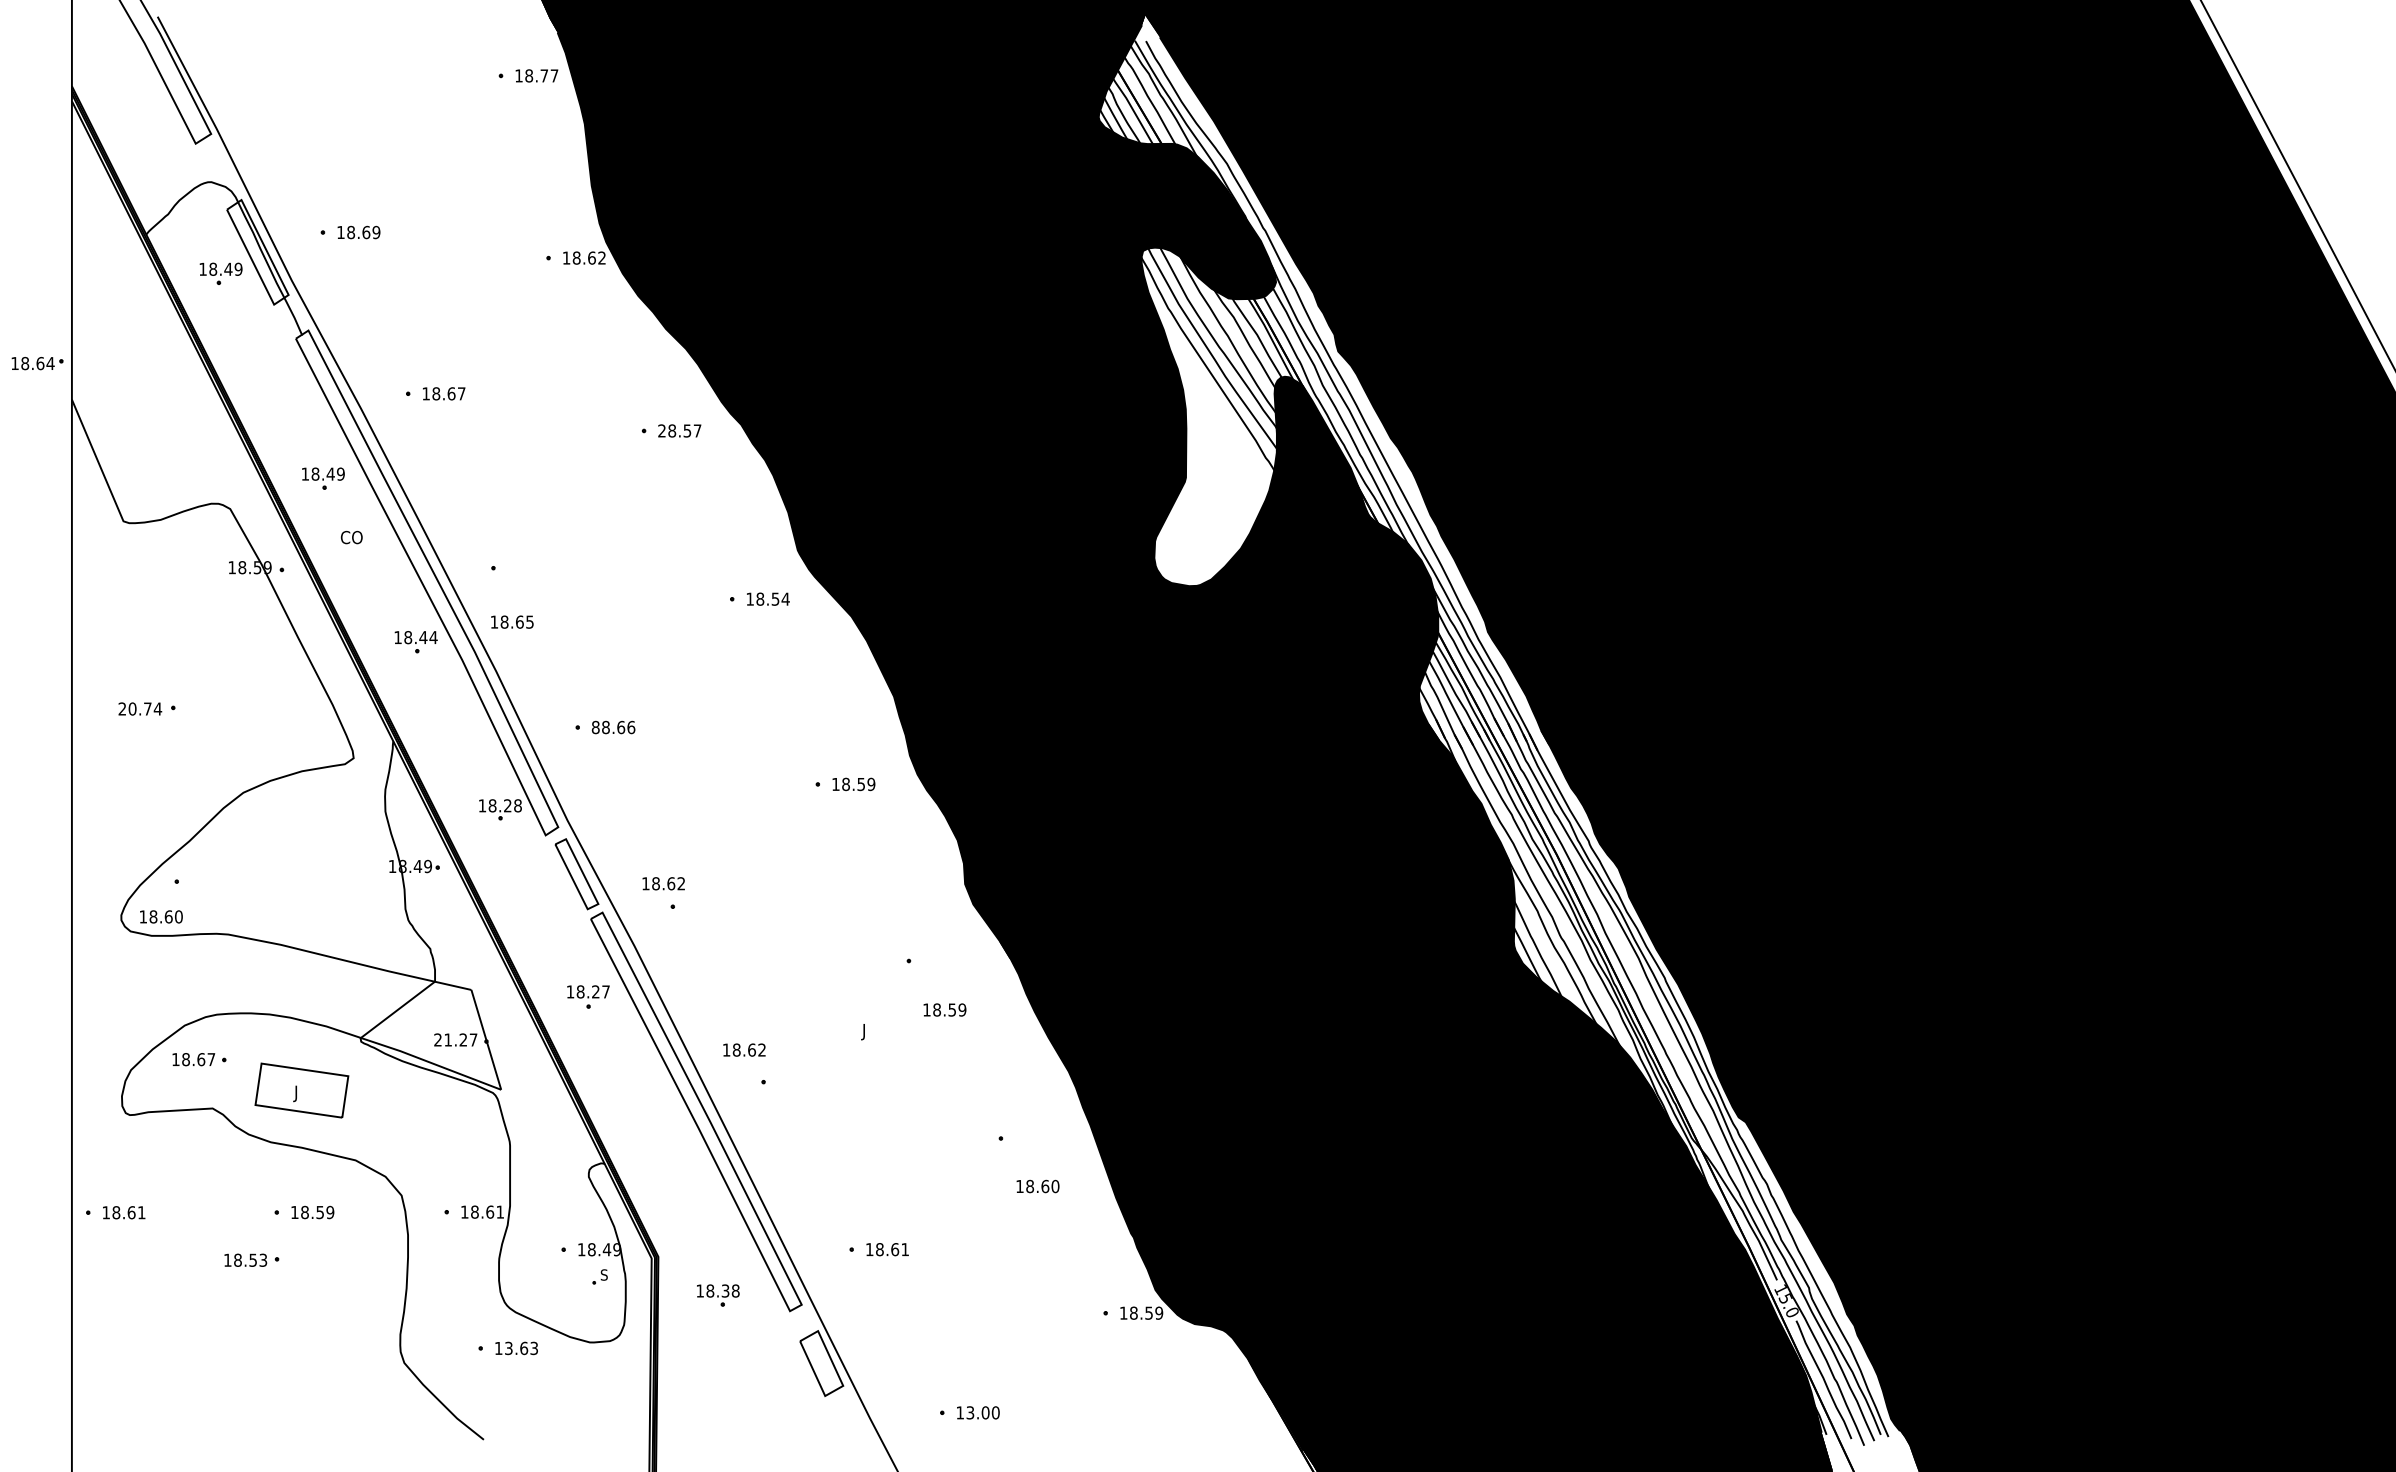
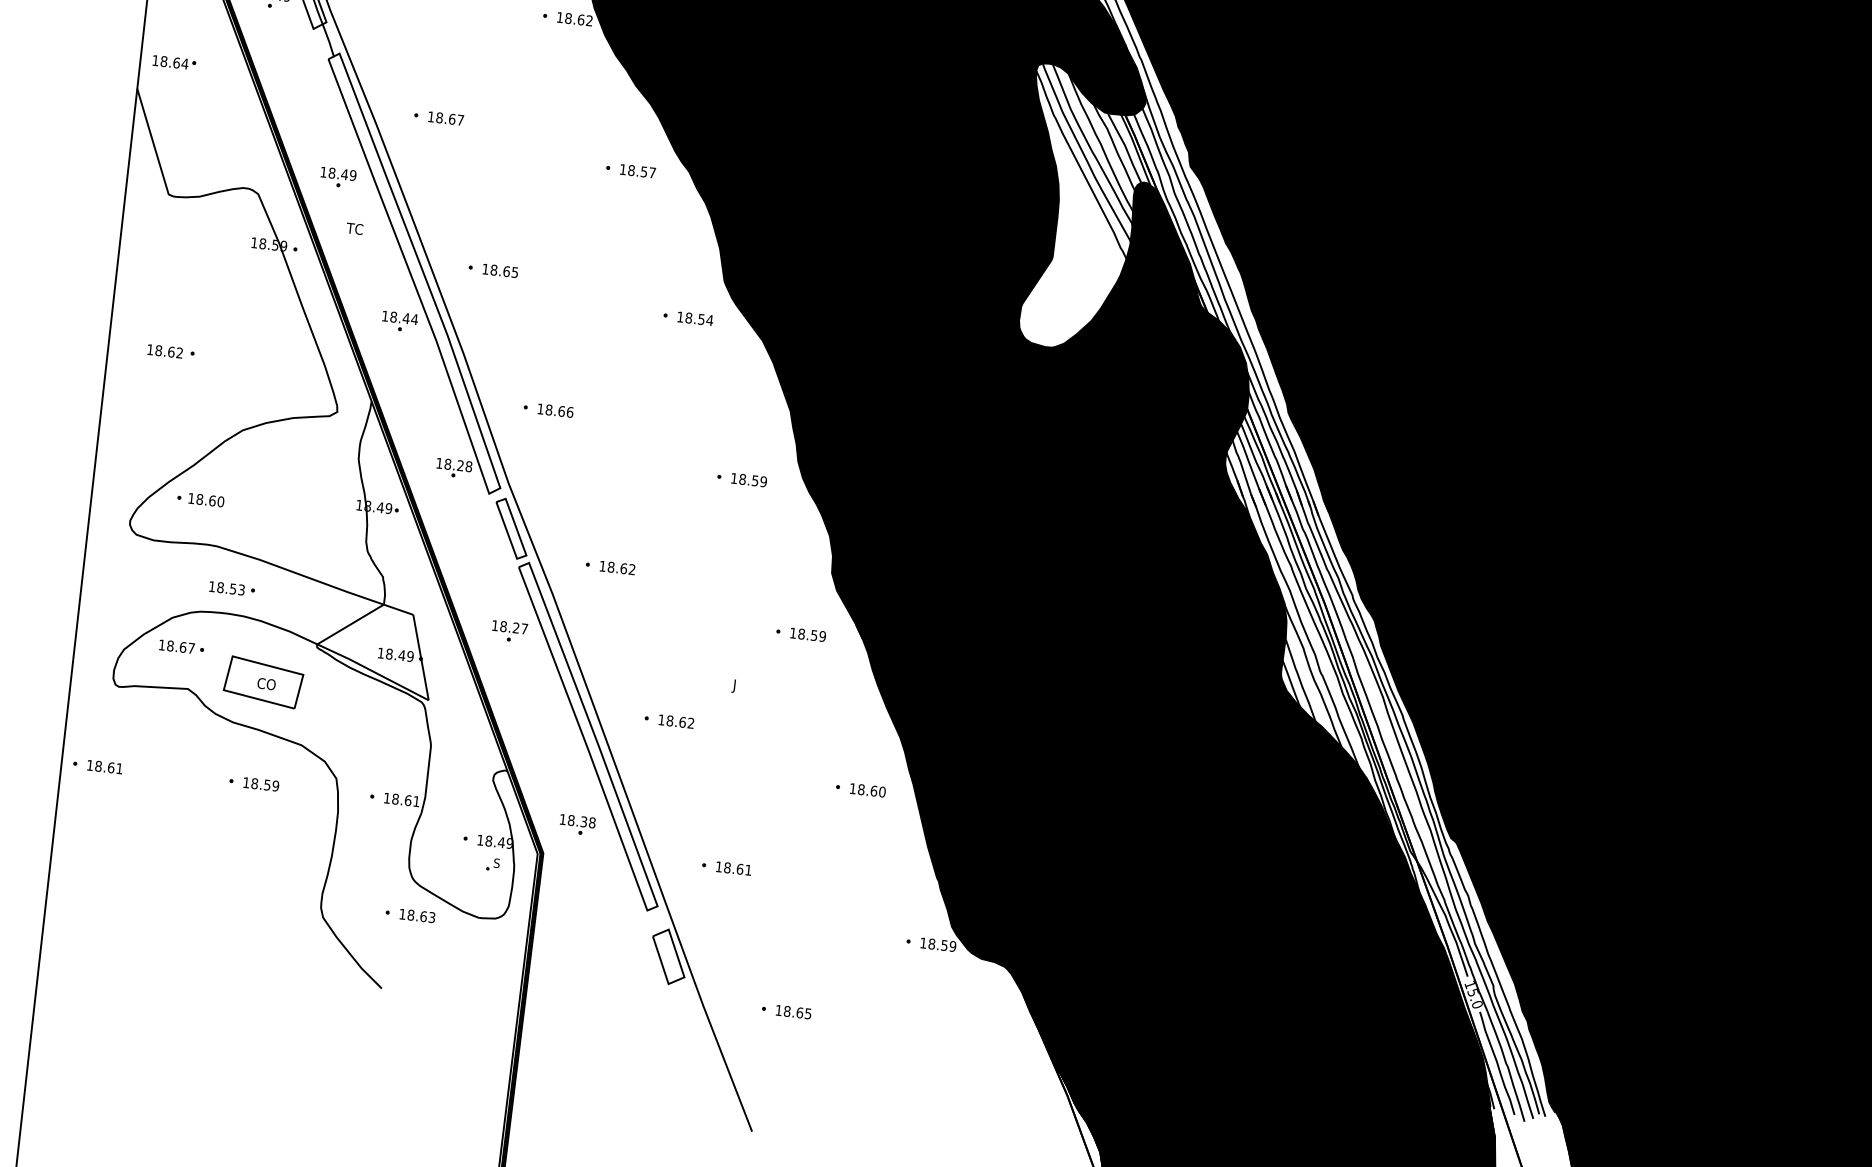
part: (37, 363) -> (174, 62), moved
text: (661, 430) -> (622, 169), 28.57 -> 18.57
text: (351, 537) -> (356, 229), CO -> TC
text: (512, 621) -> (500, 270), moved
text: (140, 708) -> (165, 351), 20.74 -> 18.62
text: (595, 727) -> (540, 409), 88.66 -> 18.66
text: (663, 883) -> (617, 567), moved
text: (161, 916) -> (206, 499), moved
text: (944, 1009) -> (807, 634), moved
text: (455, 1039) -> (395, 654), 21.27 -> 18.49
text: (744, 1049) -> (676, 721), moved
text: (304, 1093) -> (265, 685), J -> CO
text: (1037, 1186) -> (867, 790), moved
part: (251, 1259) -> (231, 588), moved
part: (718, 1295) -> (577, 824), moved
text: (508, 1348) -> (410, 915), 13.63 -> 18.63
text: (982, 1412) -> (797, 1012), 13.00 -> 18.65

